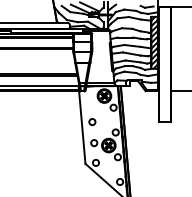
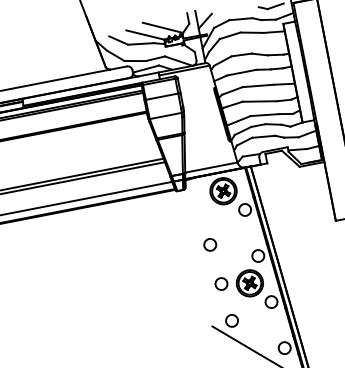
hatch: (154, 42) -> (298, 71), removed
line: (81, 124) -> (190, 253), removed

